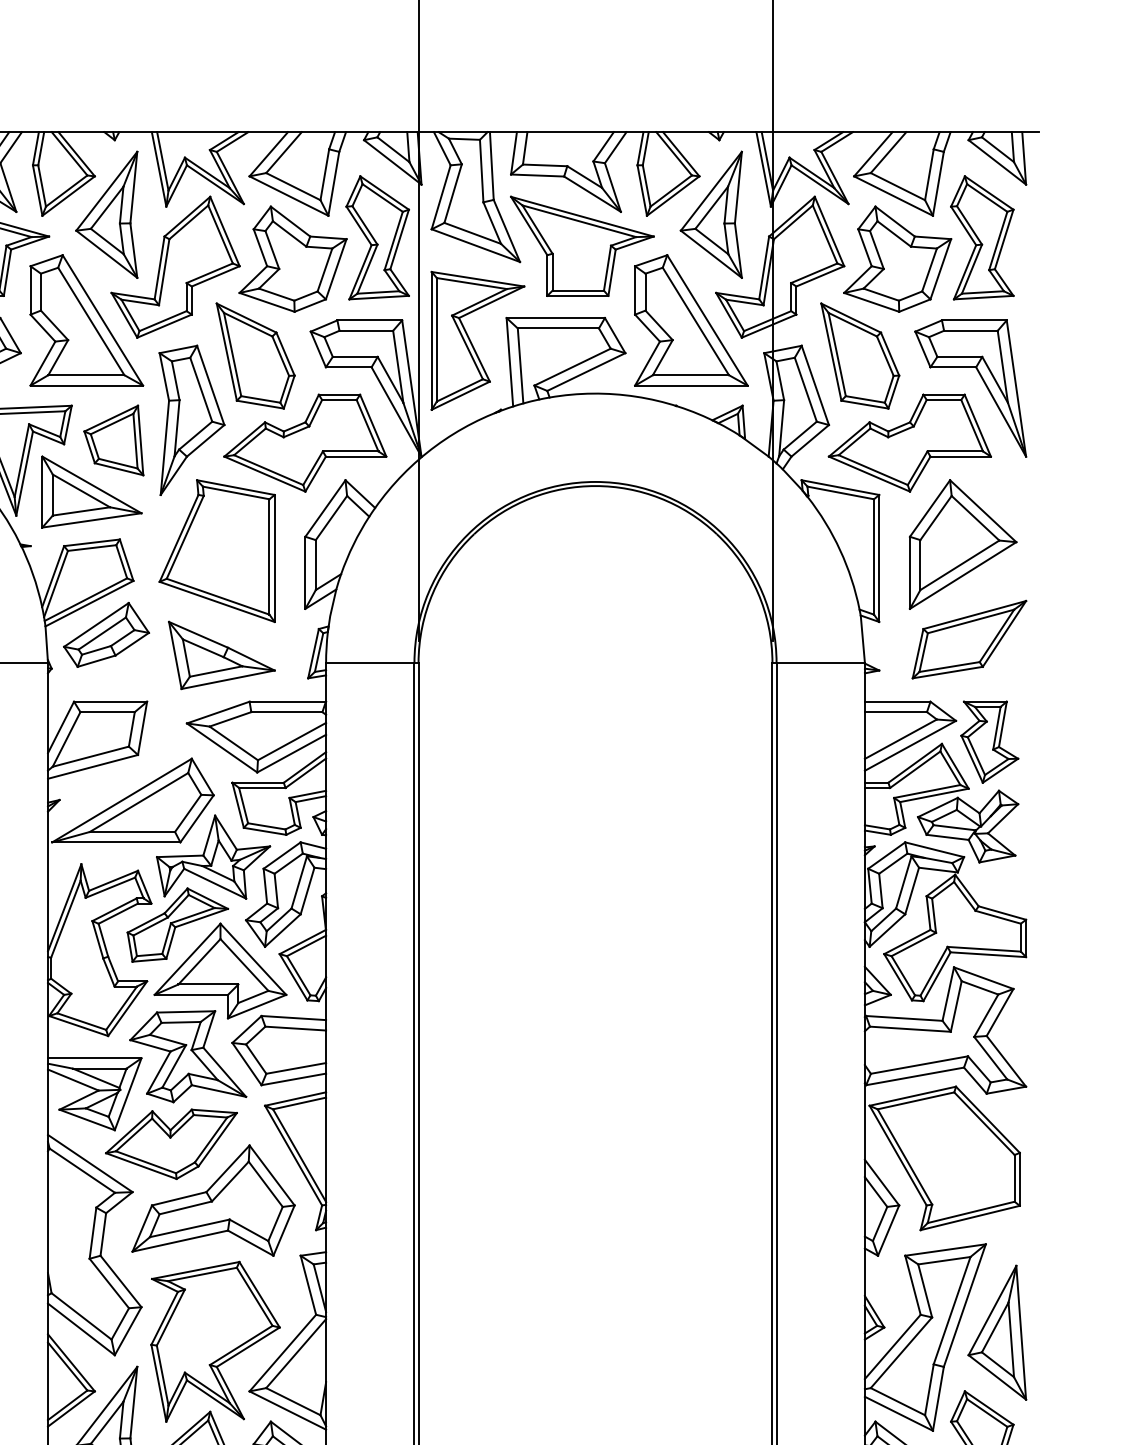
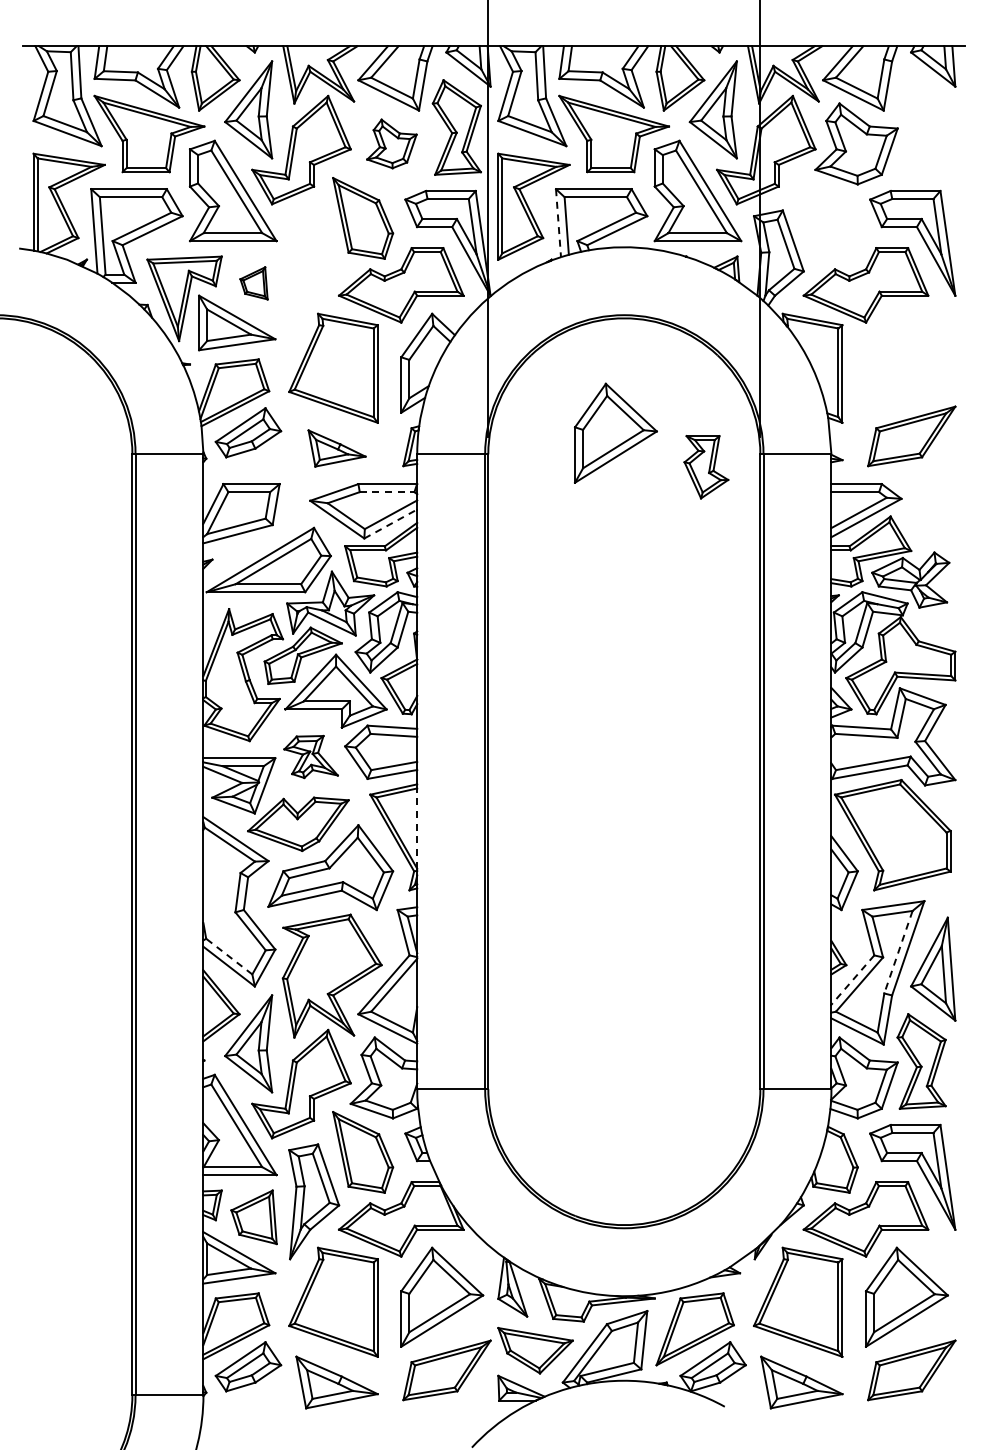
part: (982, 237) -> (921, 127), removed
part: (292, 258) -> (391, 143), size x0.6
part: (859, 356) -> (827, 218), removed
line: (509, 362) -> (558, 223), solid -> dashed
part: (192, 419) -> (314, 267), removed
part: (113, 440) -> (253, 283), size x0.6
part: (962, 543) -> (615, 432), moved
part: (221, 655) -> (336, 448), size x0.7
line: (287, 712) -> (387, 492), solid -> dashed
part: (989, 742) -> (706, 467), moved
line: (292, 752) -> (391, 523), solid -> dashed
part: (187, 1056) -> (310, 756), size x0.6
line: (326, 1149) -> (417, 828), solid -> dashed
line: (952, 1311) -> (898, 952), solid -> dashed
line: (80, 1316) -> (228, 956), solid -> dashed
line: (892, 1347) -> (852, 980), solid -> dashed

